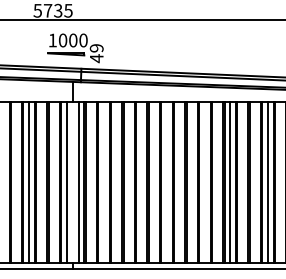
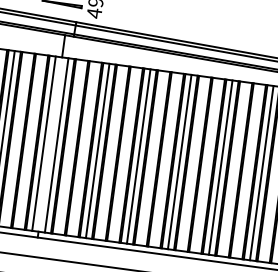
line: (116, 182) -> (97, 150), added
line: (154, 182) -> (138, 156), added
line: (192, 182) -> (179, 161), added

